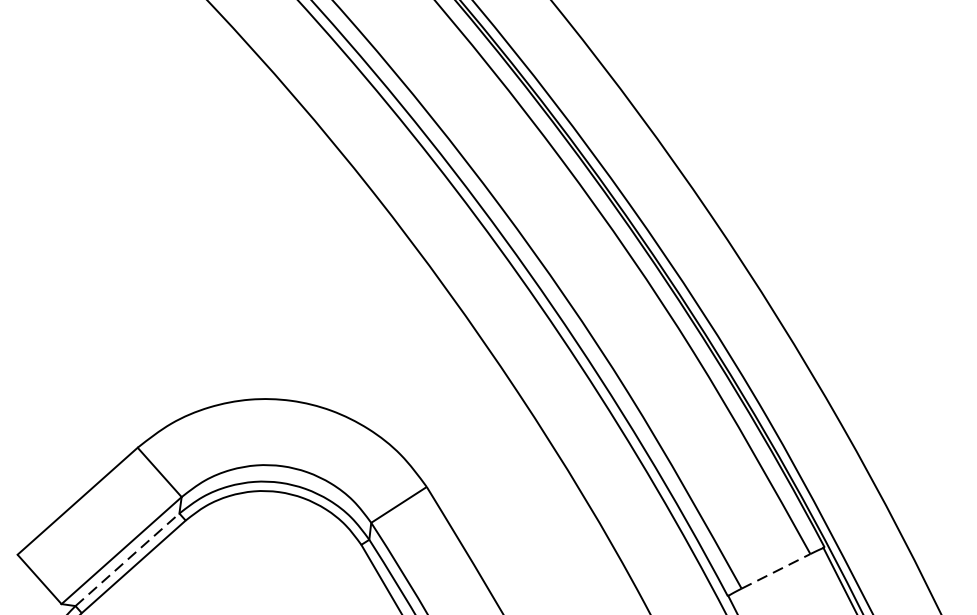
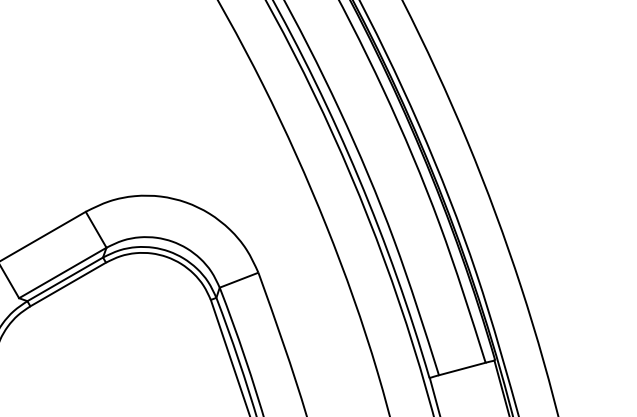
line: (127, 559) -> (65, 279), dashed -> solid
line: (776, 570) -> (462, 368), dashed -> solid

